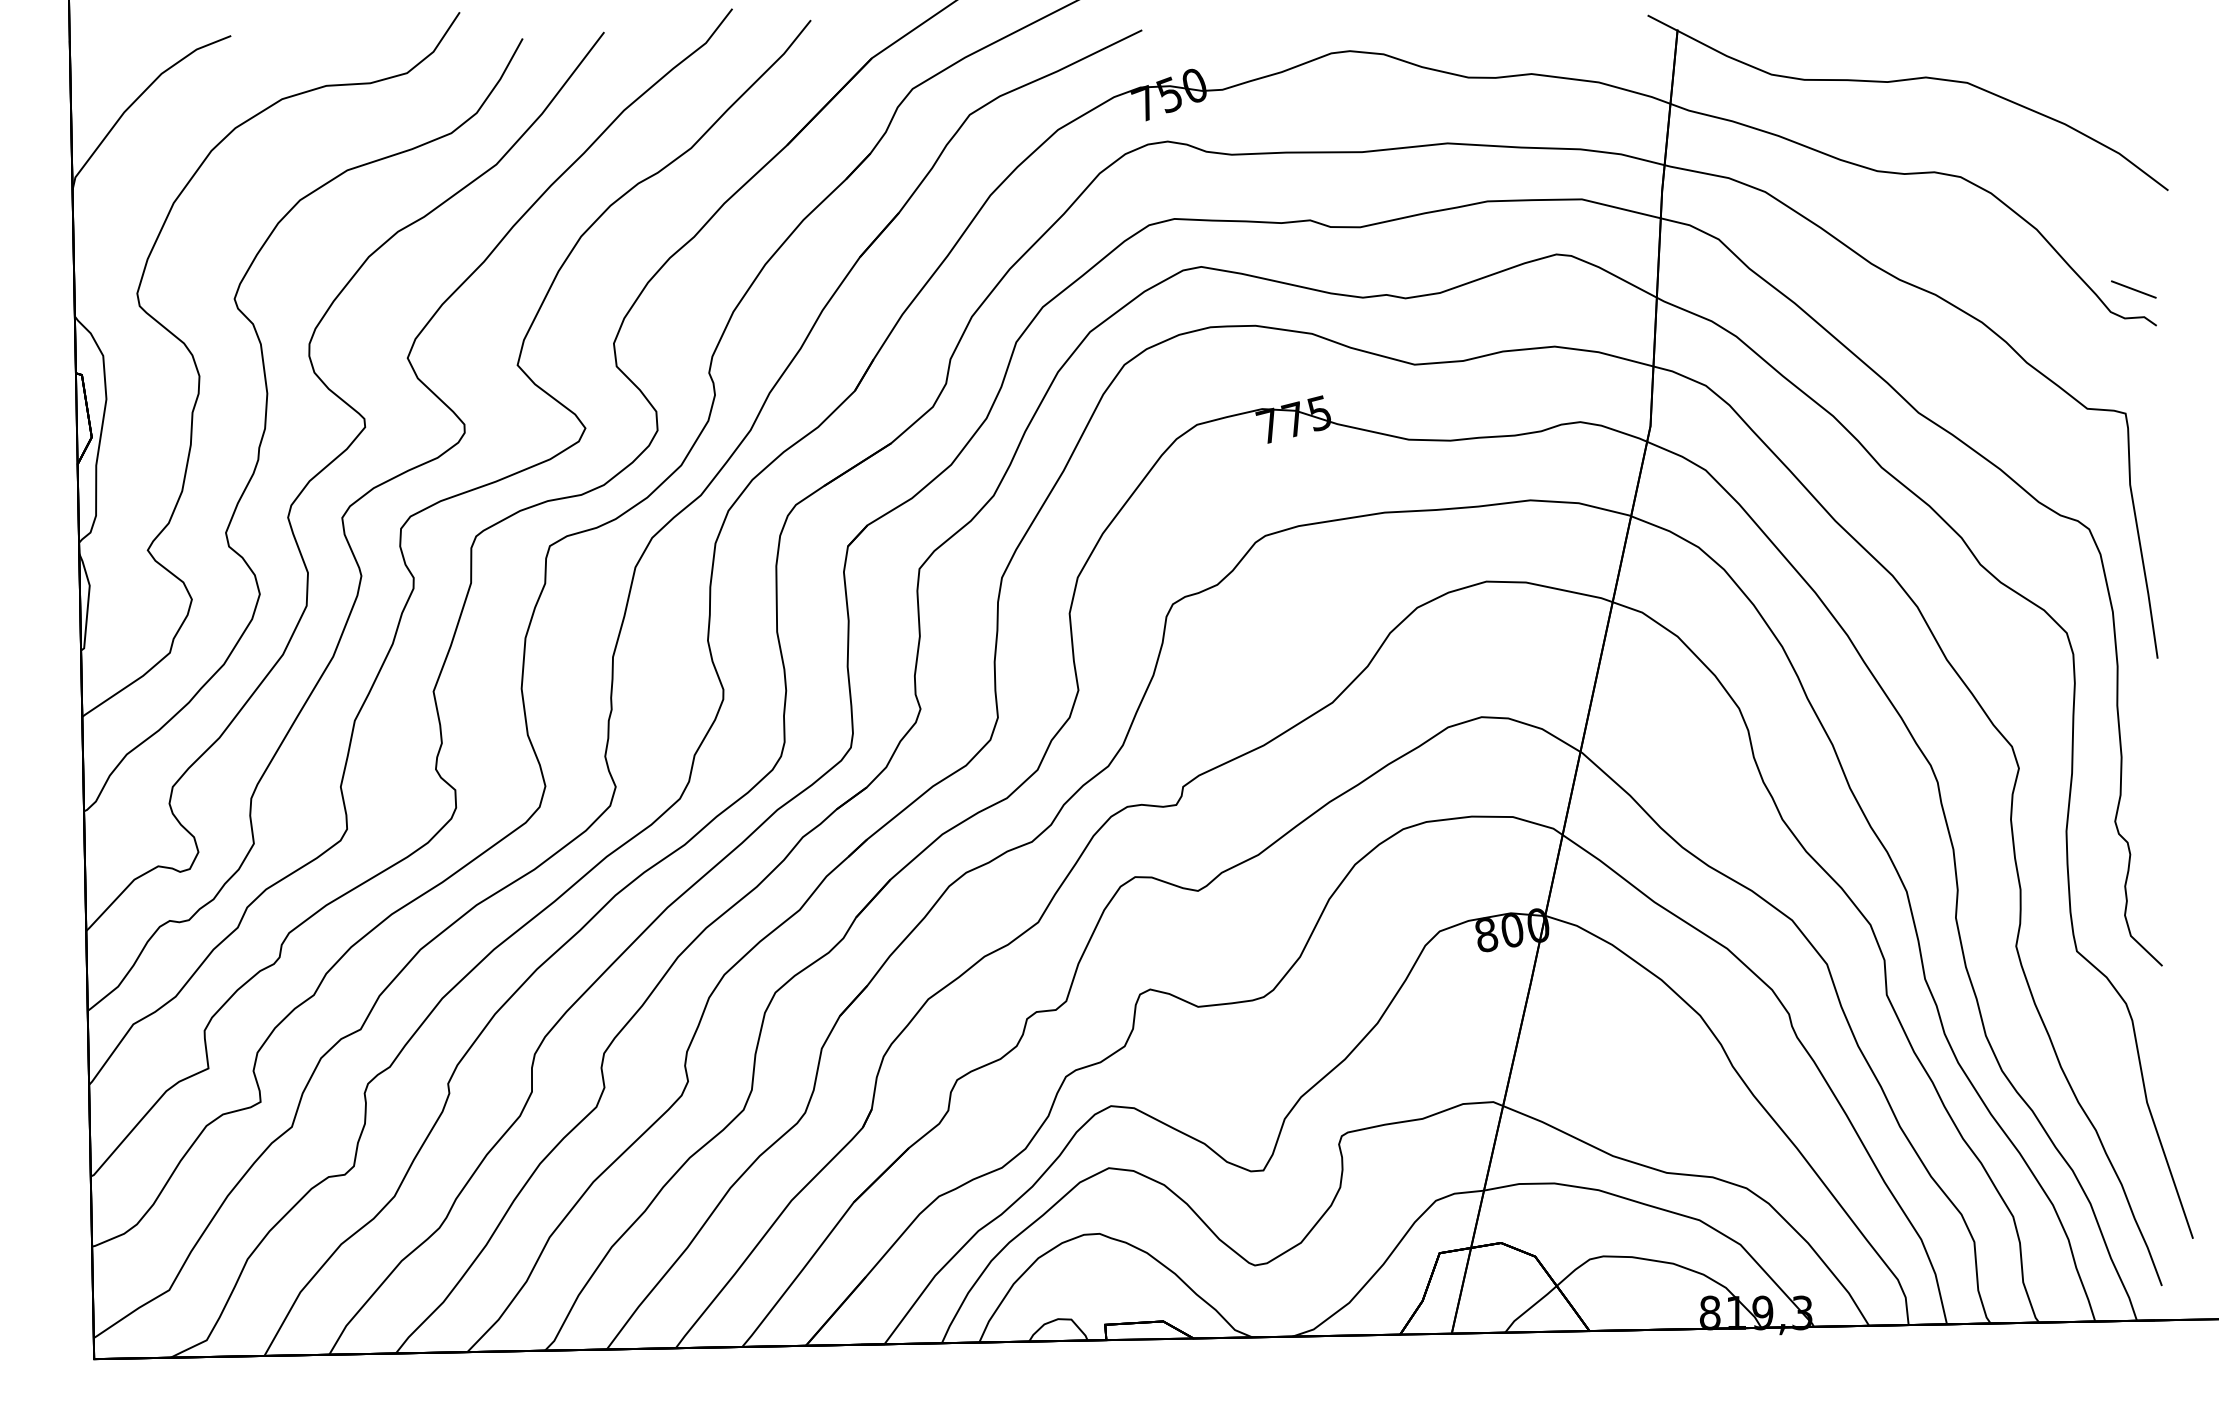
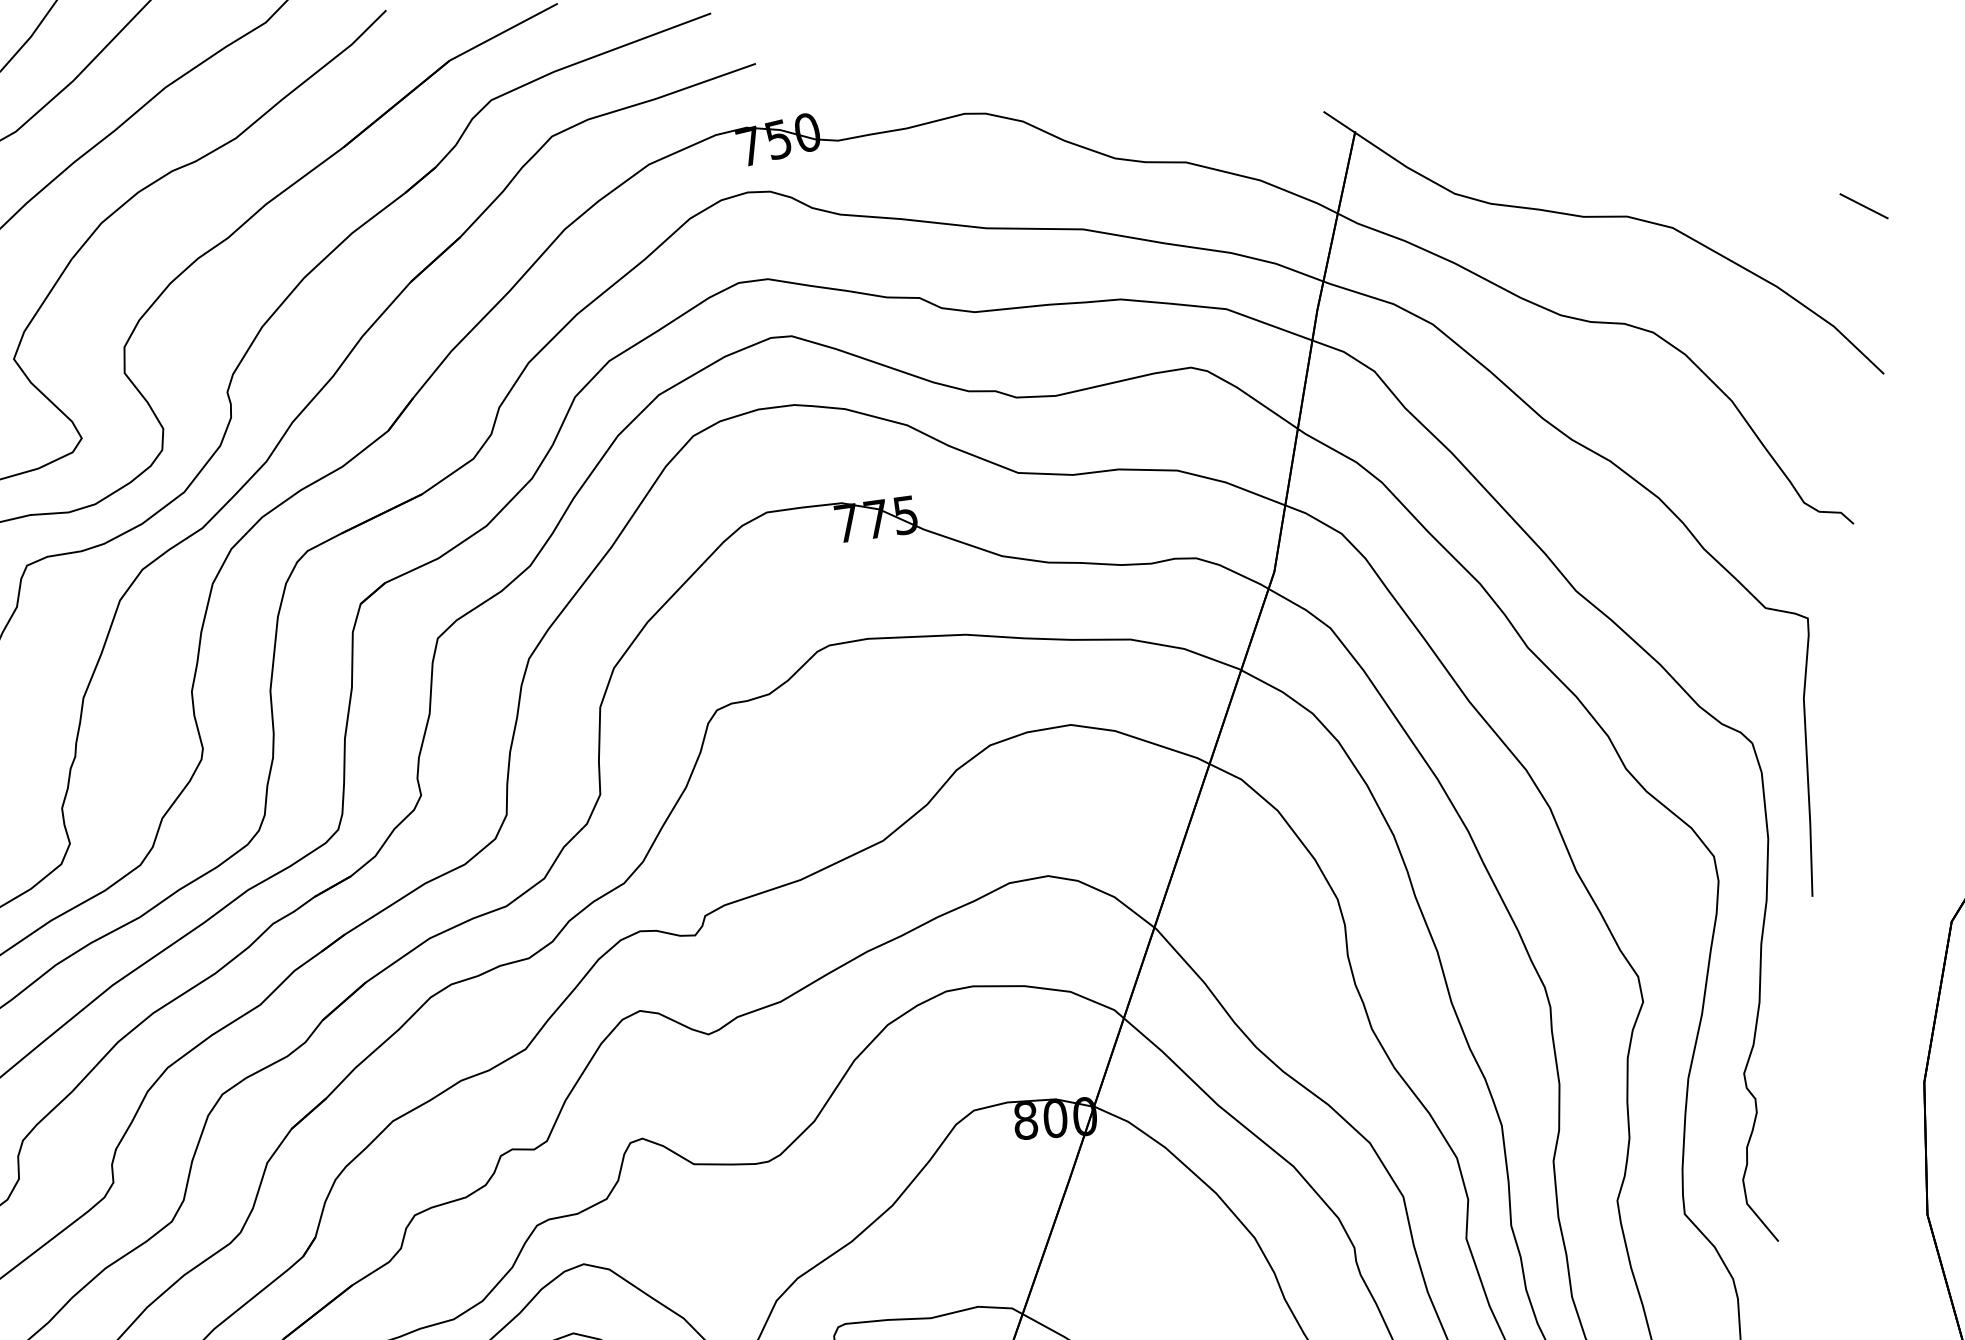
line: (2133, 289) -> (1863, 206), moved

